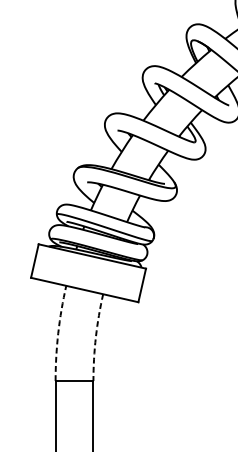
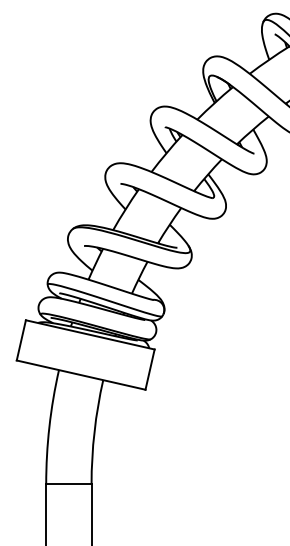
arc: (58, 332) -> (49, 426), dashed -> solid
arc: (95, 337) -> (94, 431), dashed -> solid

